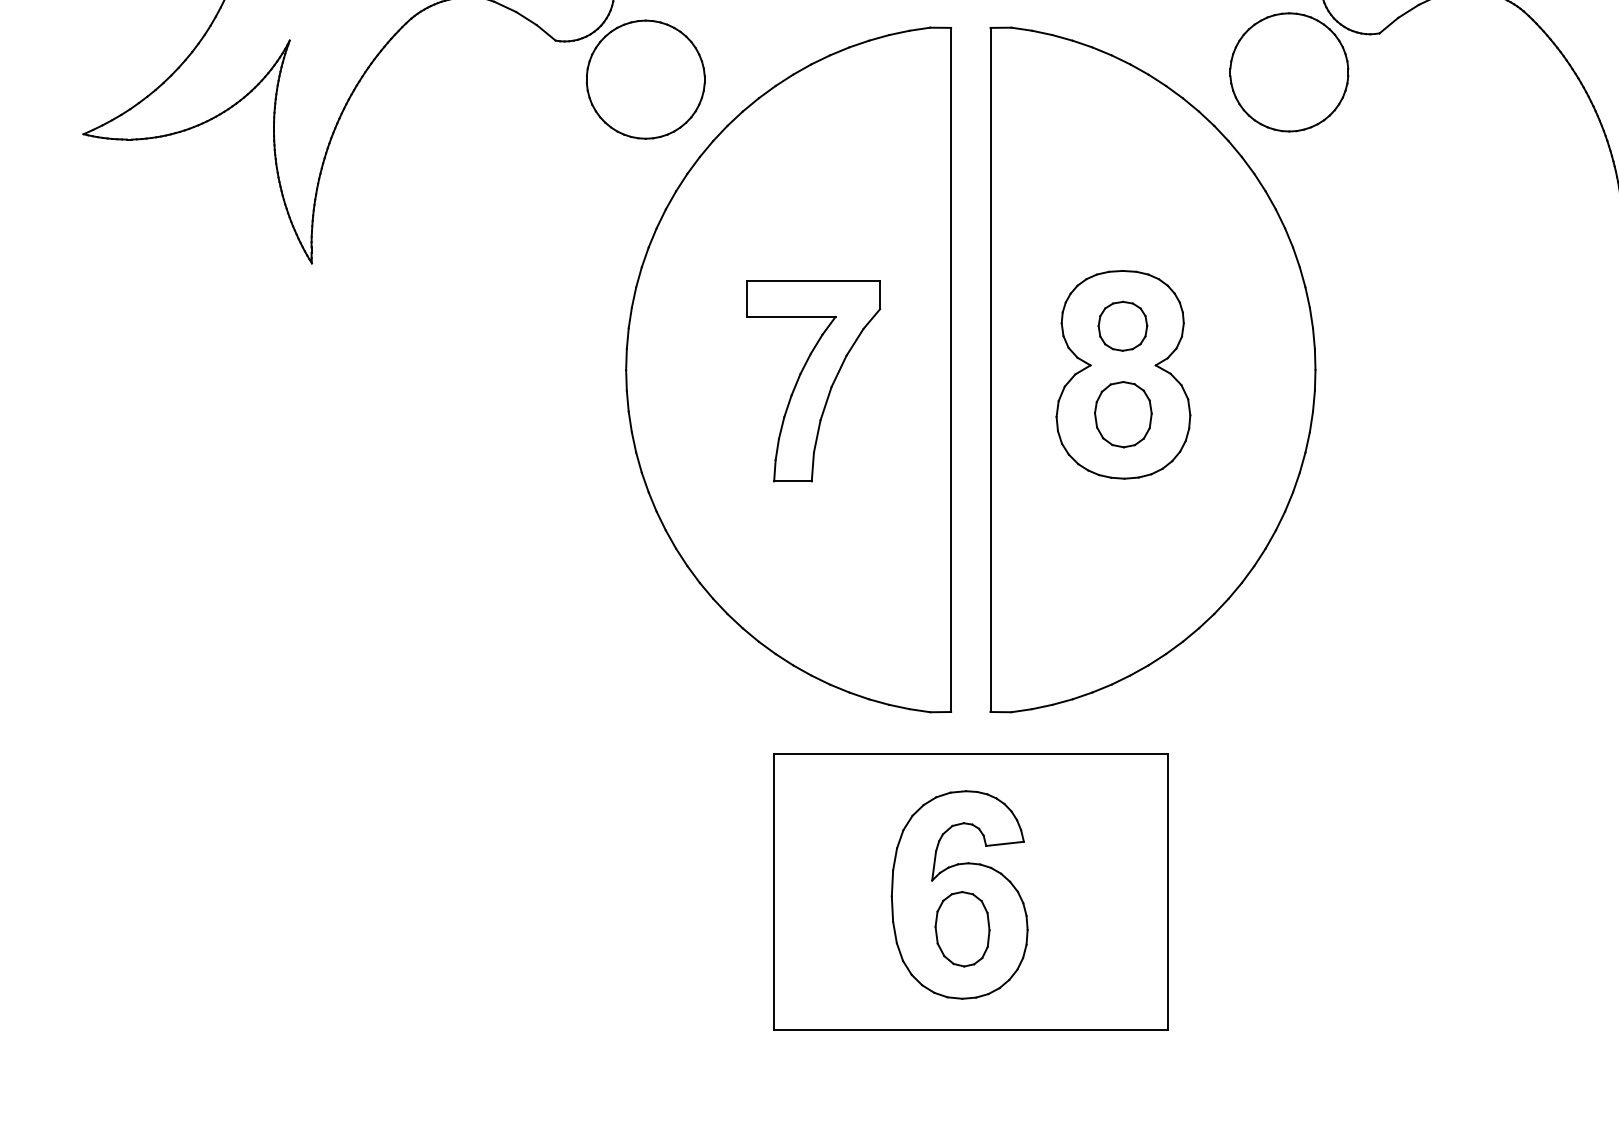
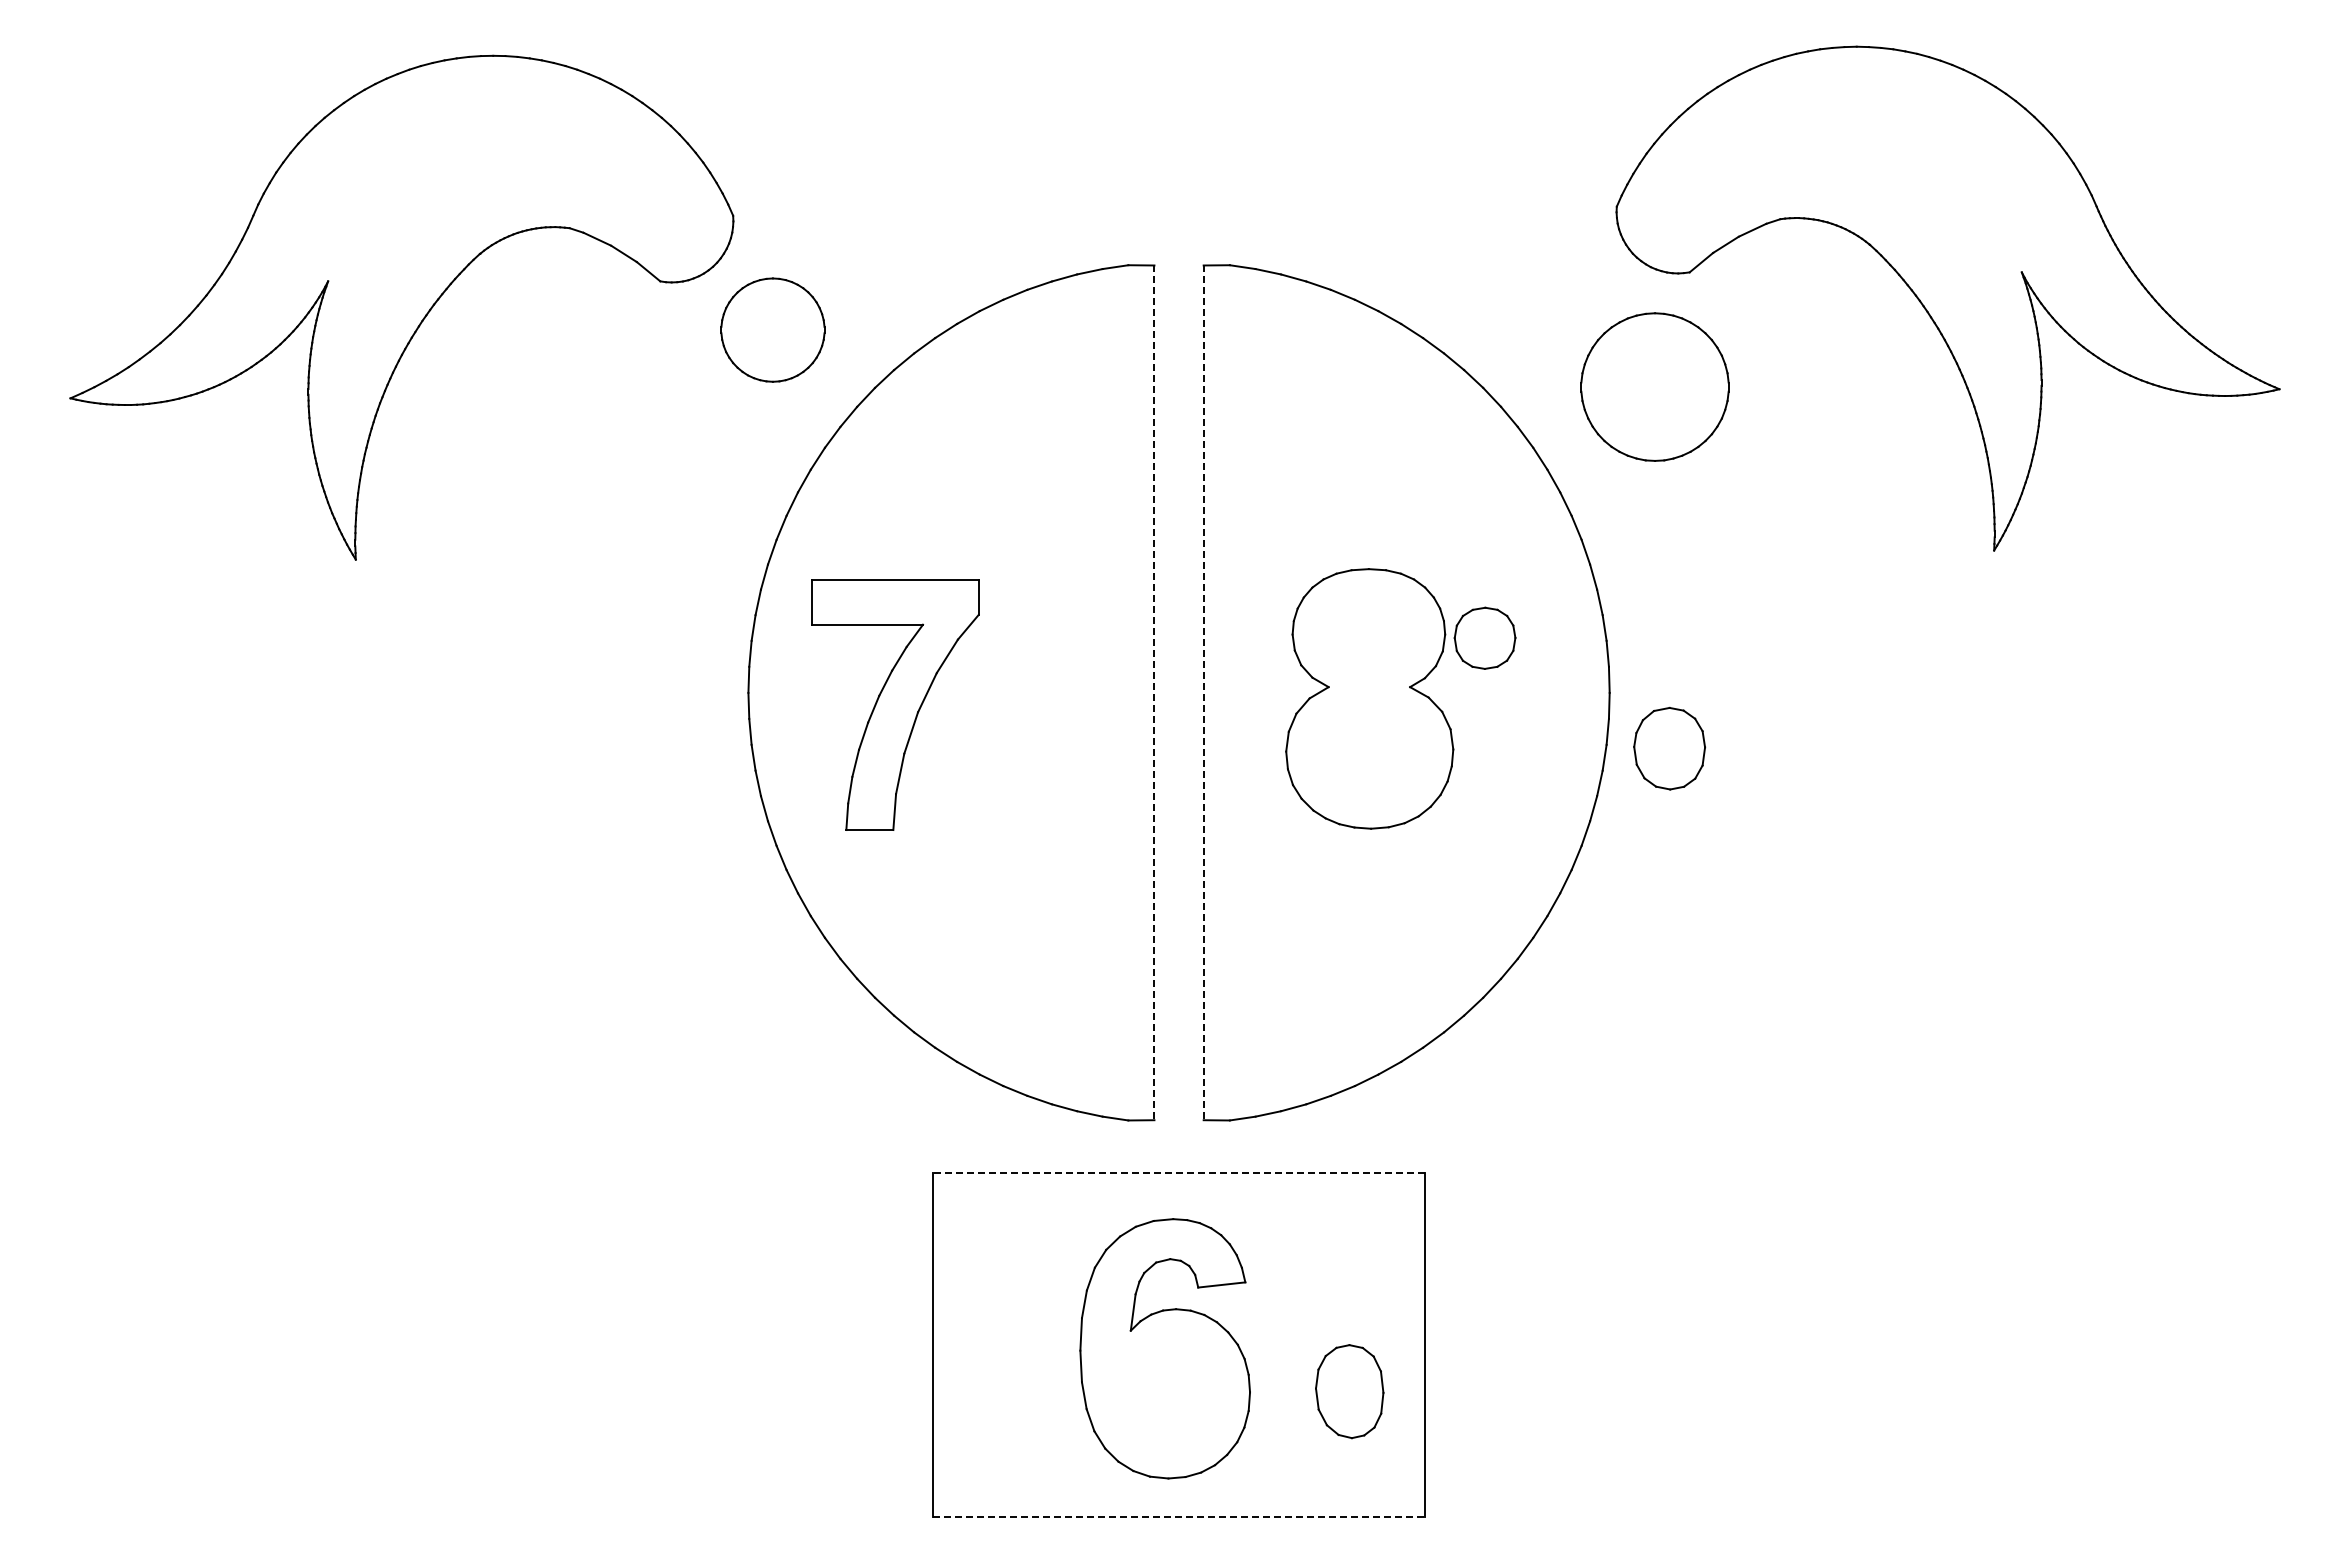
part: (1288, 71) -> (1654, 386), moved
part: (645, 79) -> (772, 329), size x0.7
part: (1122, 325) -> (1484, 637), moved
line: (951, 370) -> (1154, 693), solid -> dashed
line: (990, 370) -> (1203, 693), solid -> dashed
part: (813, 380) -> (895, 704), moved
part: (1123, 414) -> (1669, 748), moved
line: (970, 753) -> (1178, 1172), solid -> dashed
part: (962, 929) -> (1349, 1391), moved
line: (971, 1030) -> (1179, 1517), solid -> dashed

